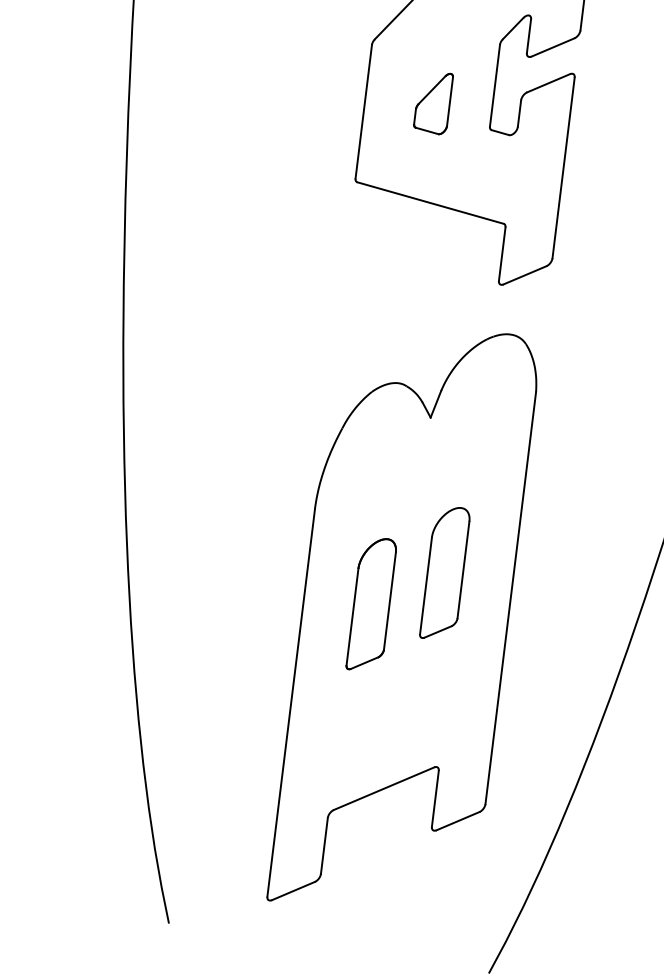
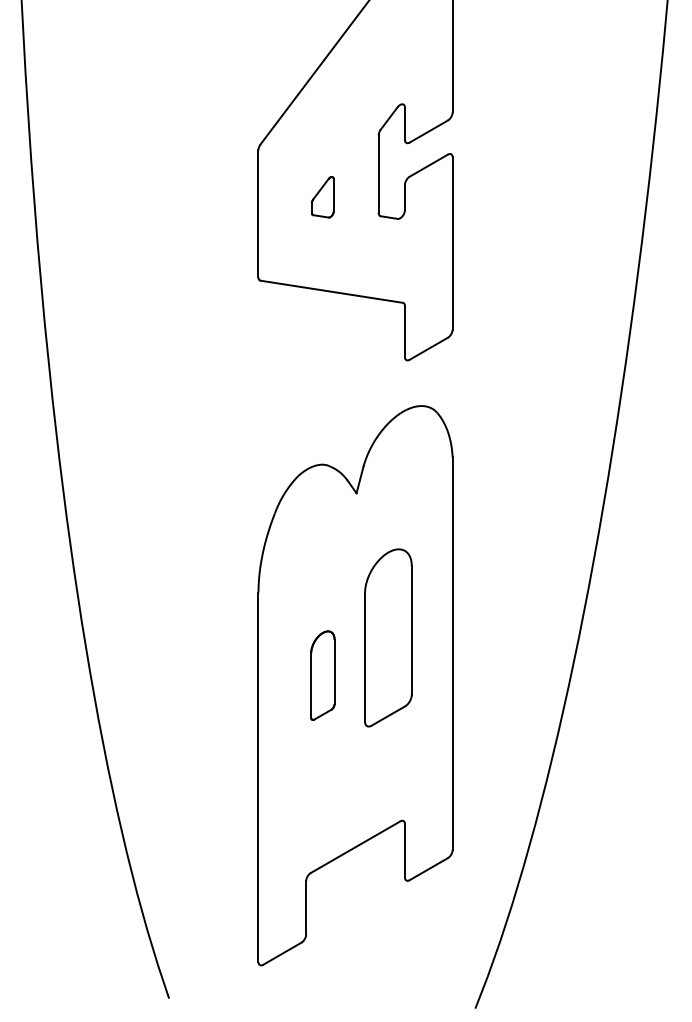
part: (433, 102) -> (322, 197), size x0.7
part: (444, 572) -> (387, 637), size x1.4
part: (371, 604) -> (322, 675), size x0.7

